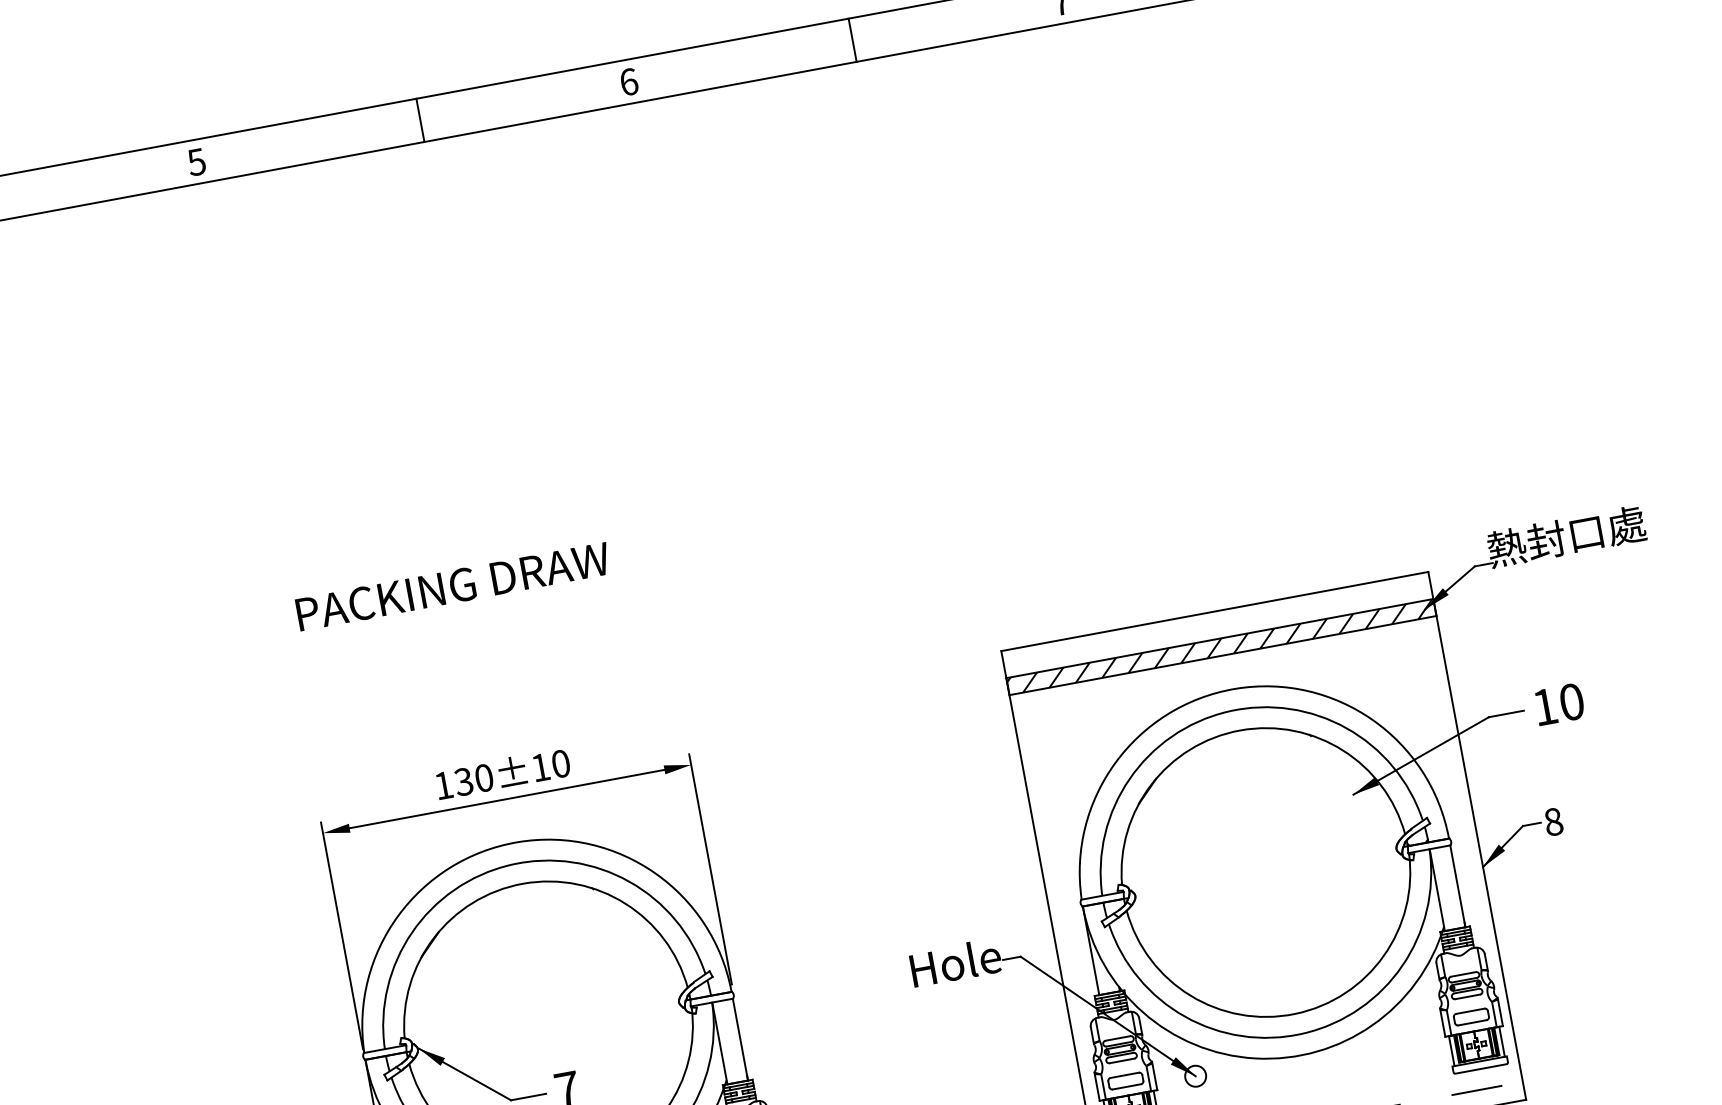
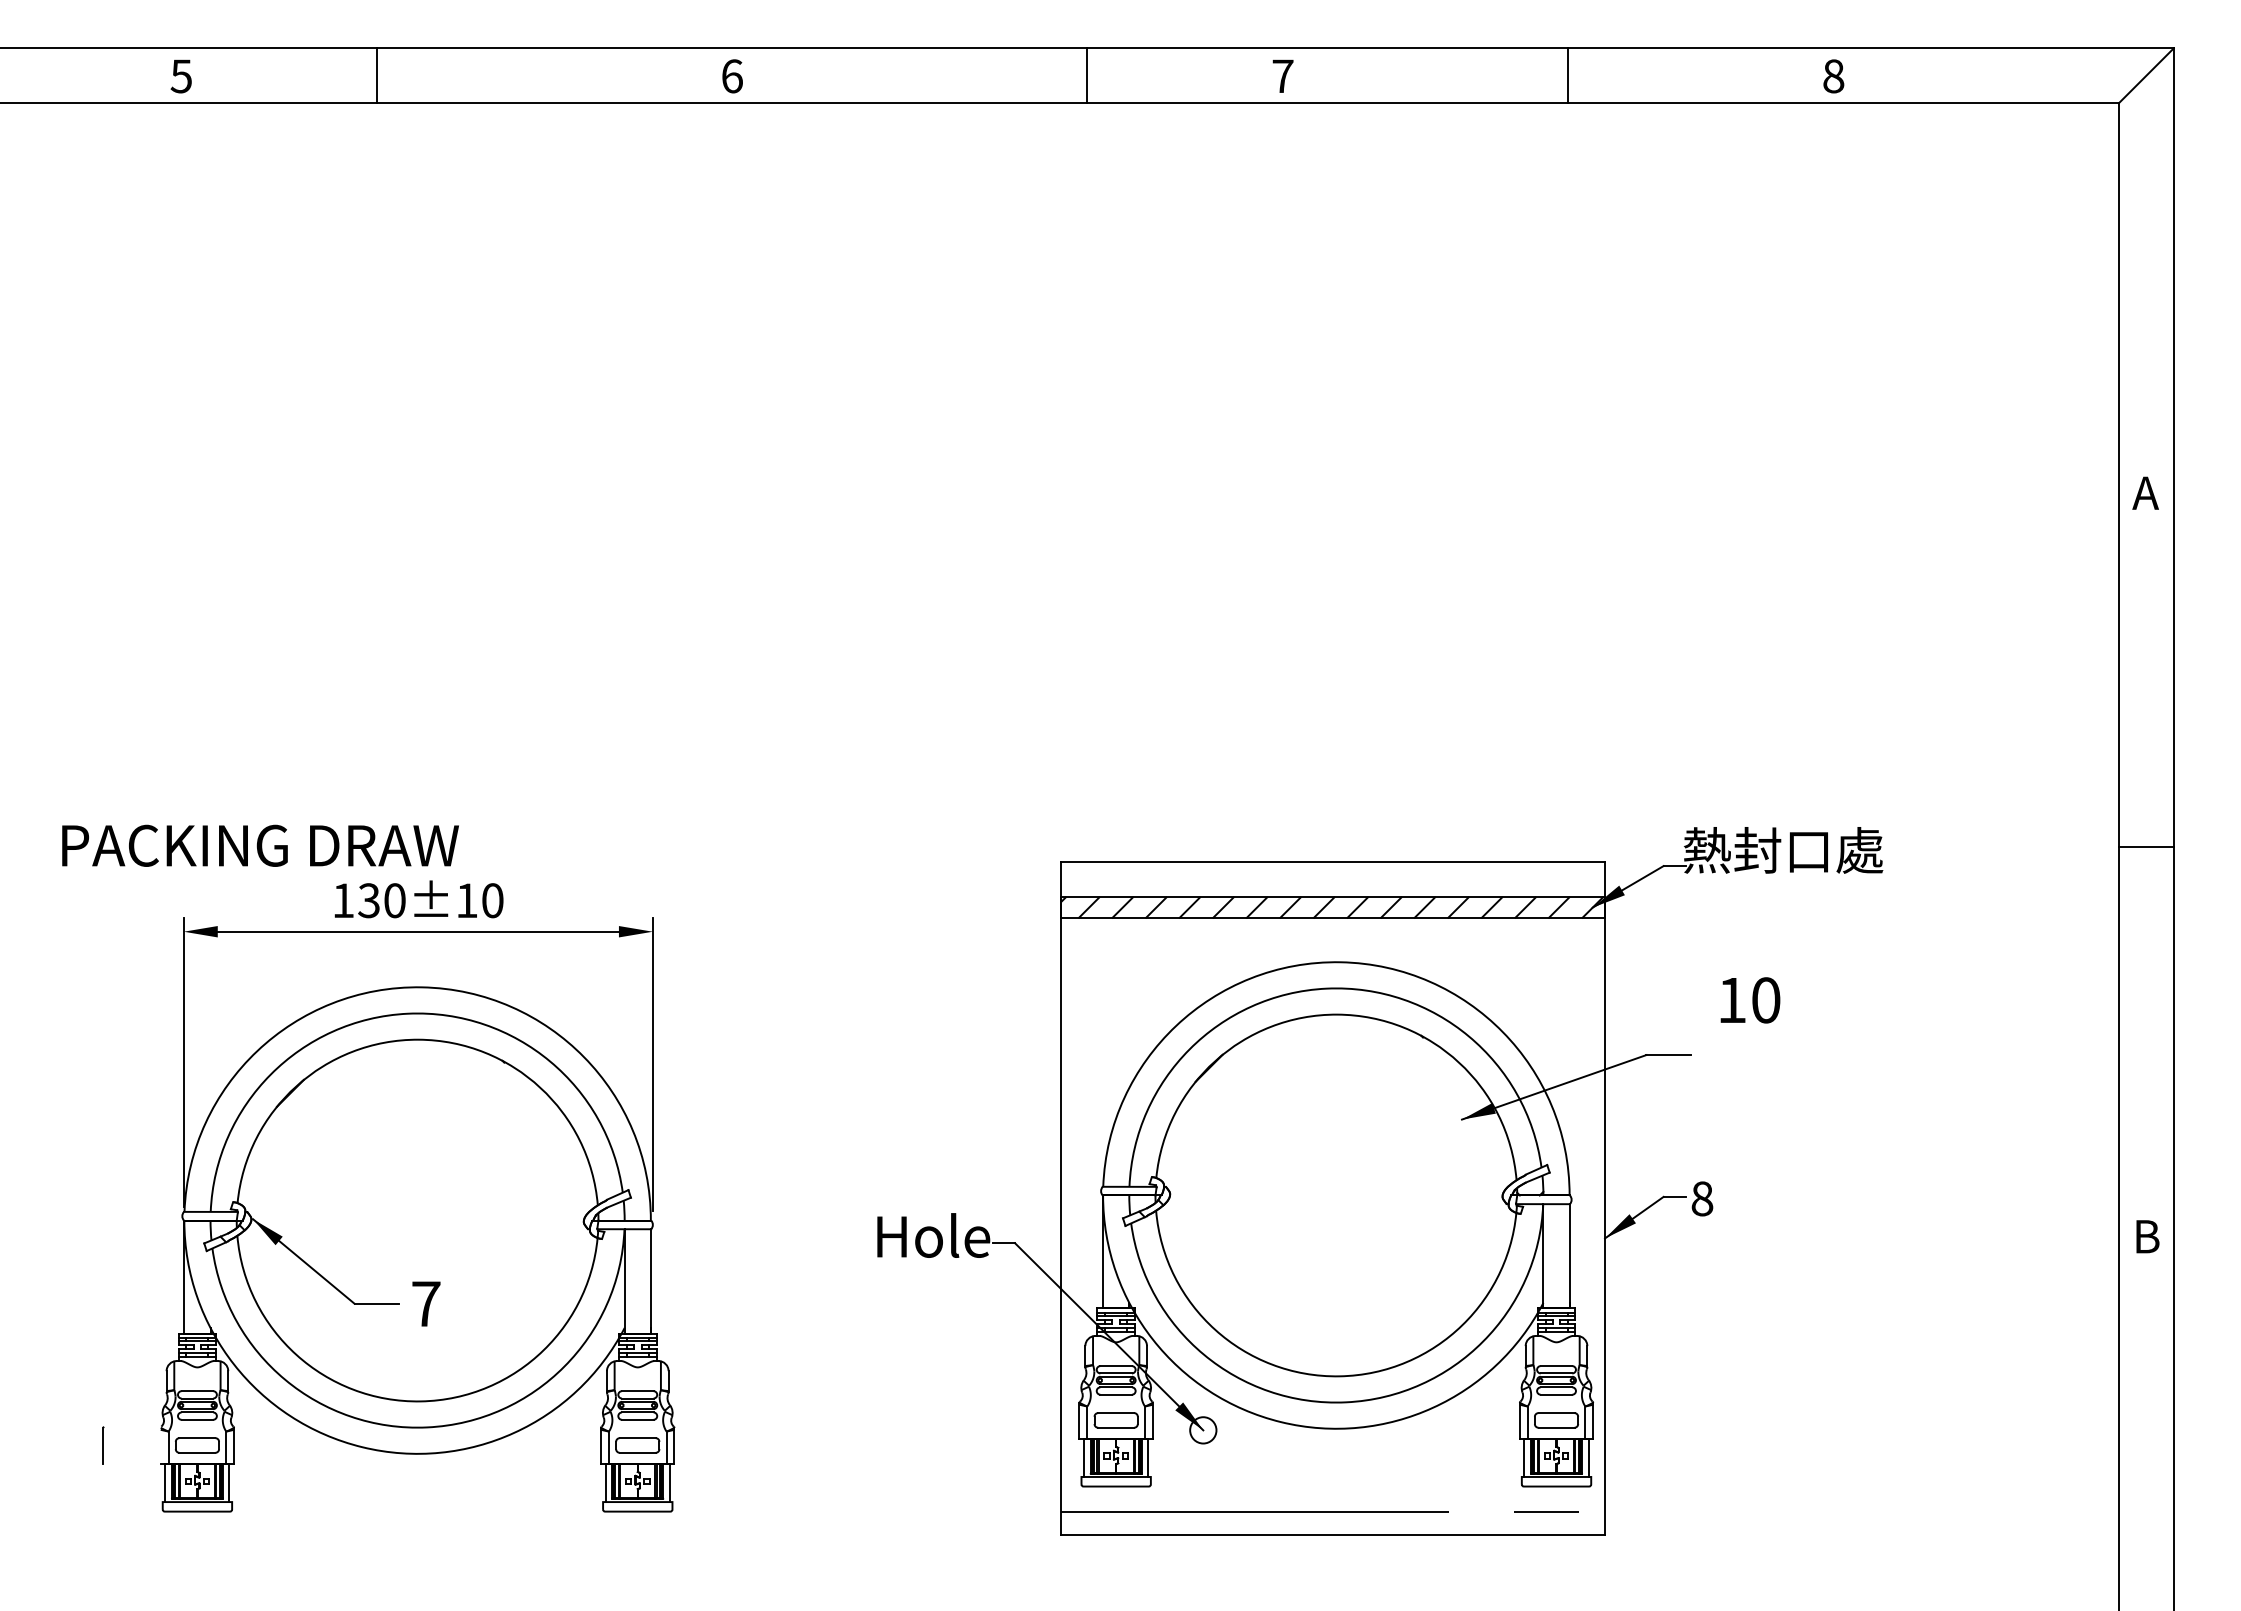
line: (852, 39) -> (1087, 75), moved
line: (420, 120) -> (376, 75), moved
text: (453, 586) -> (260, 845), moved
text: (1559, 704) -> (1750, 1000), moved

